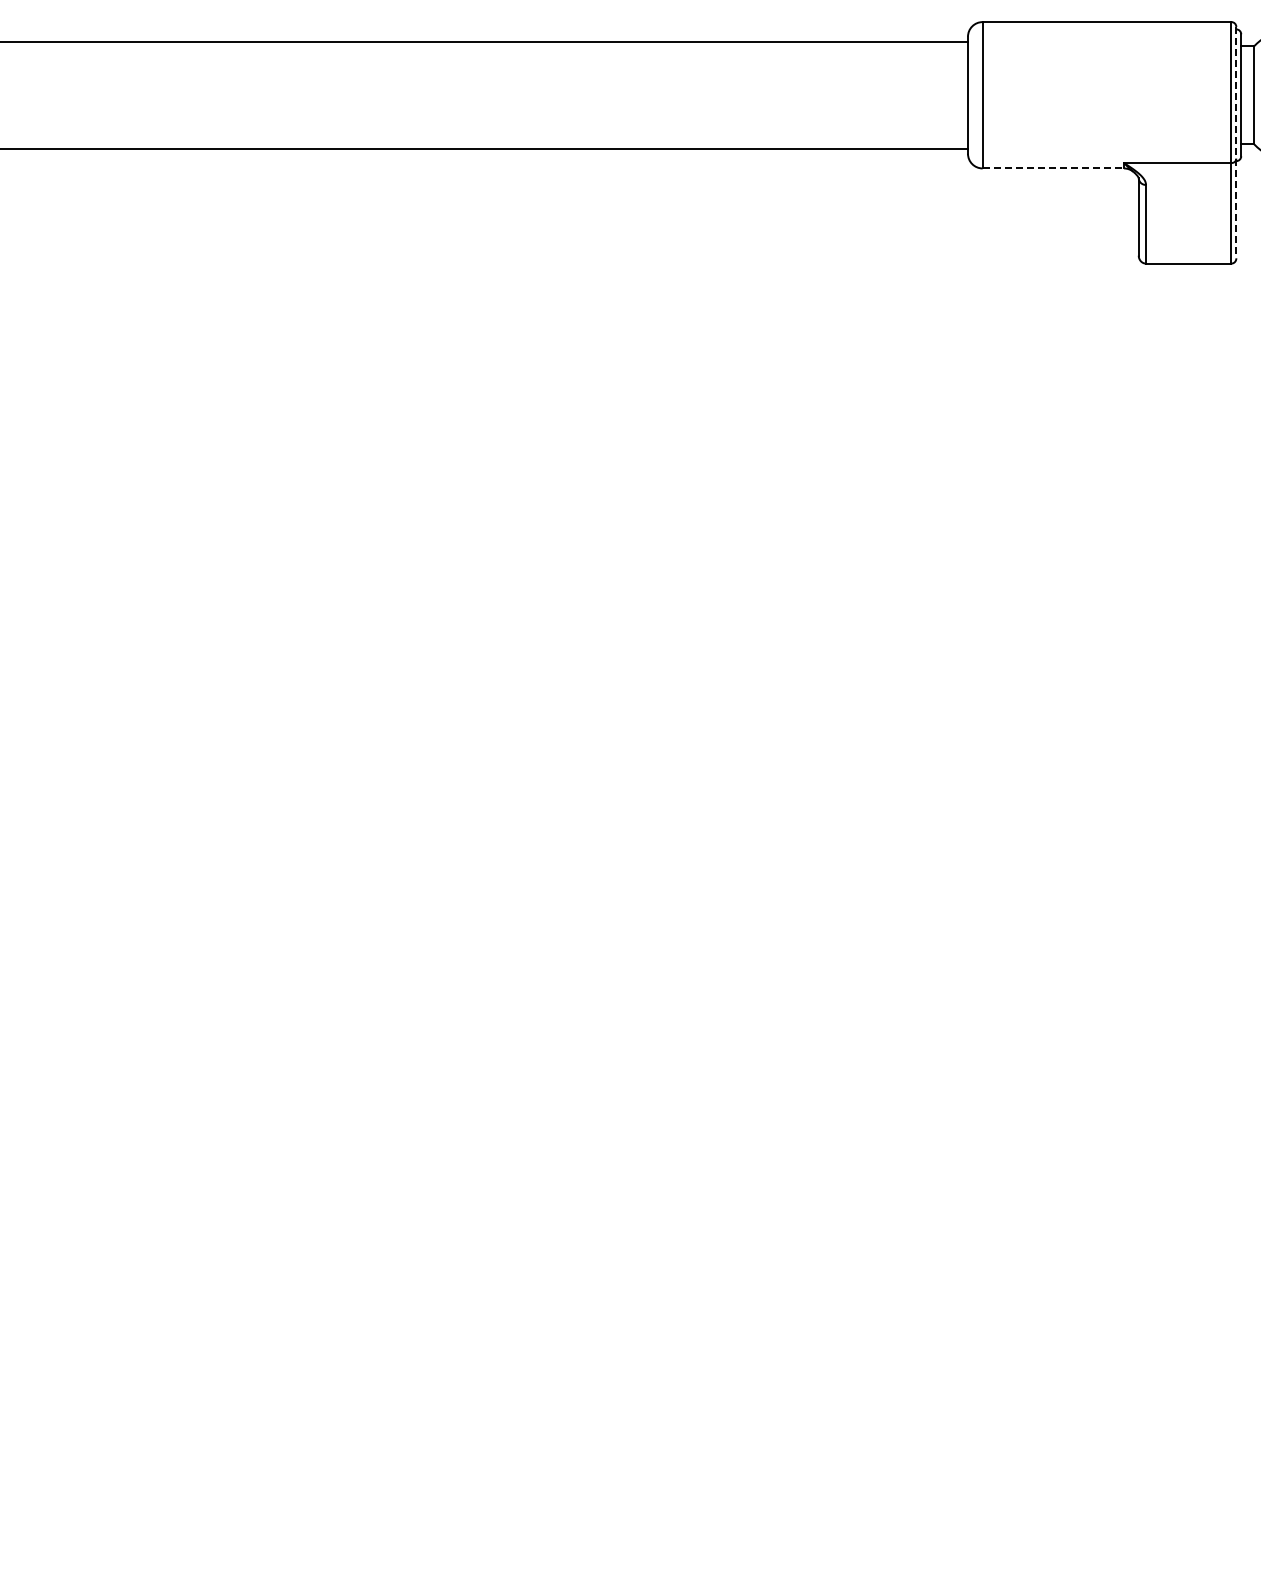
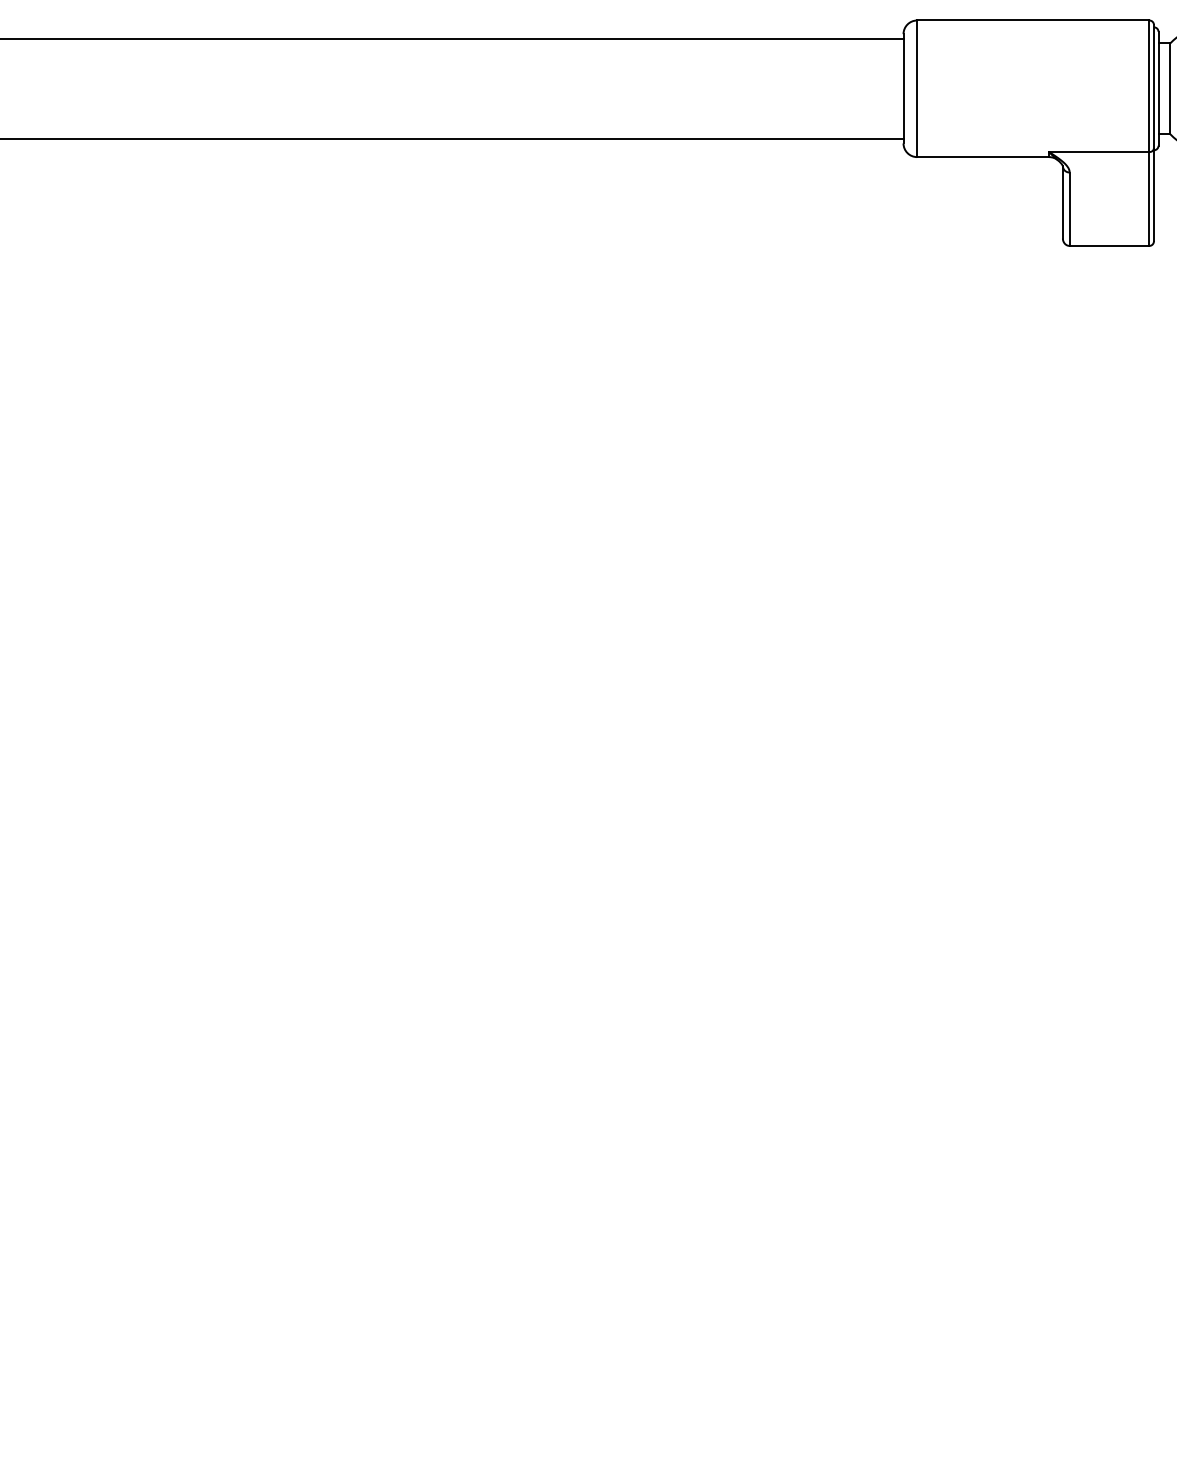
line: (1236, 142) -> (1154, 132), dashed -> solid
line: (1053, 168) -> (983, 157), dashed -> solid

